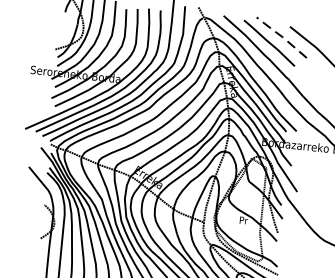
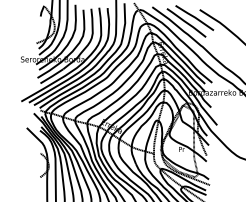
line: (281, 36) -> (194, 17), dashed -> solid

